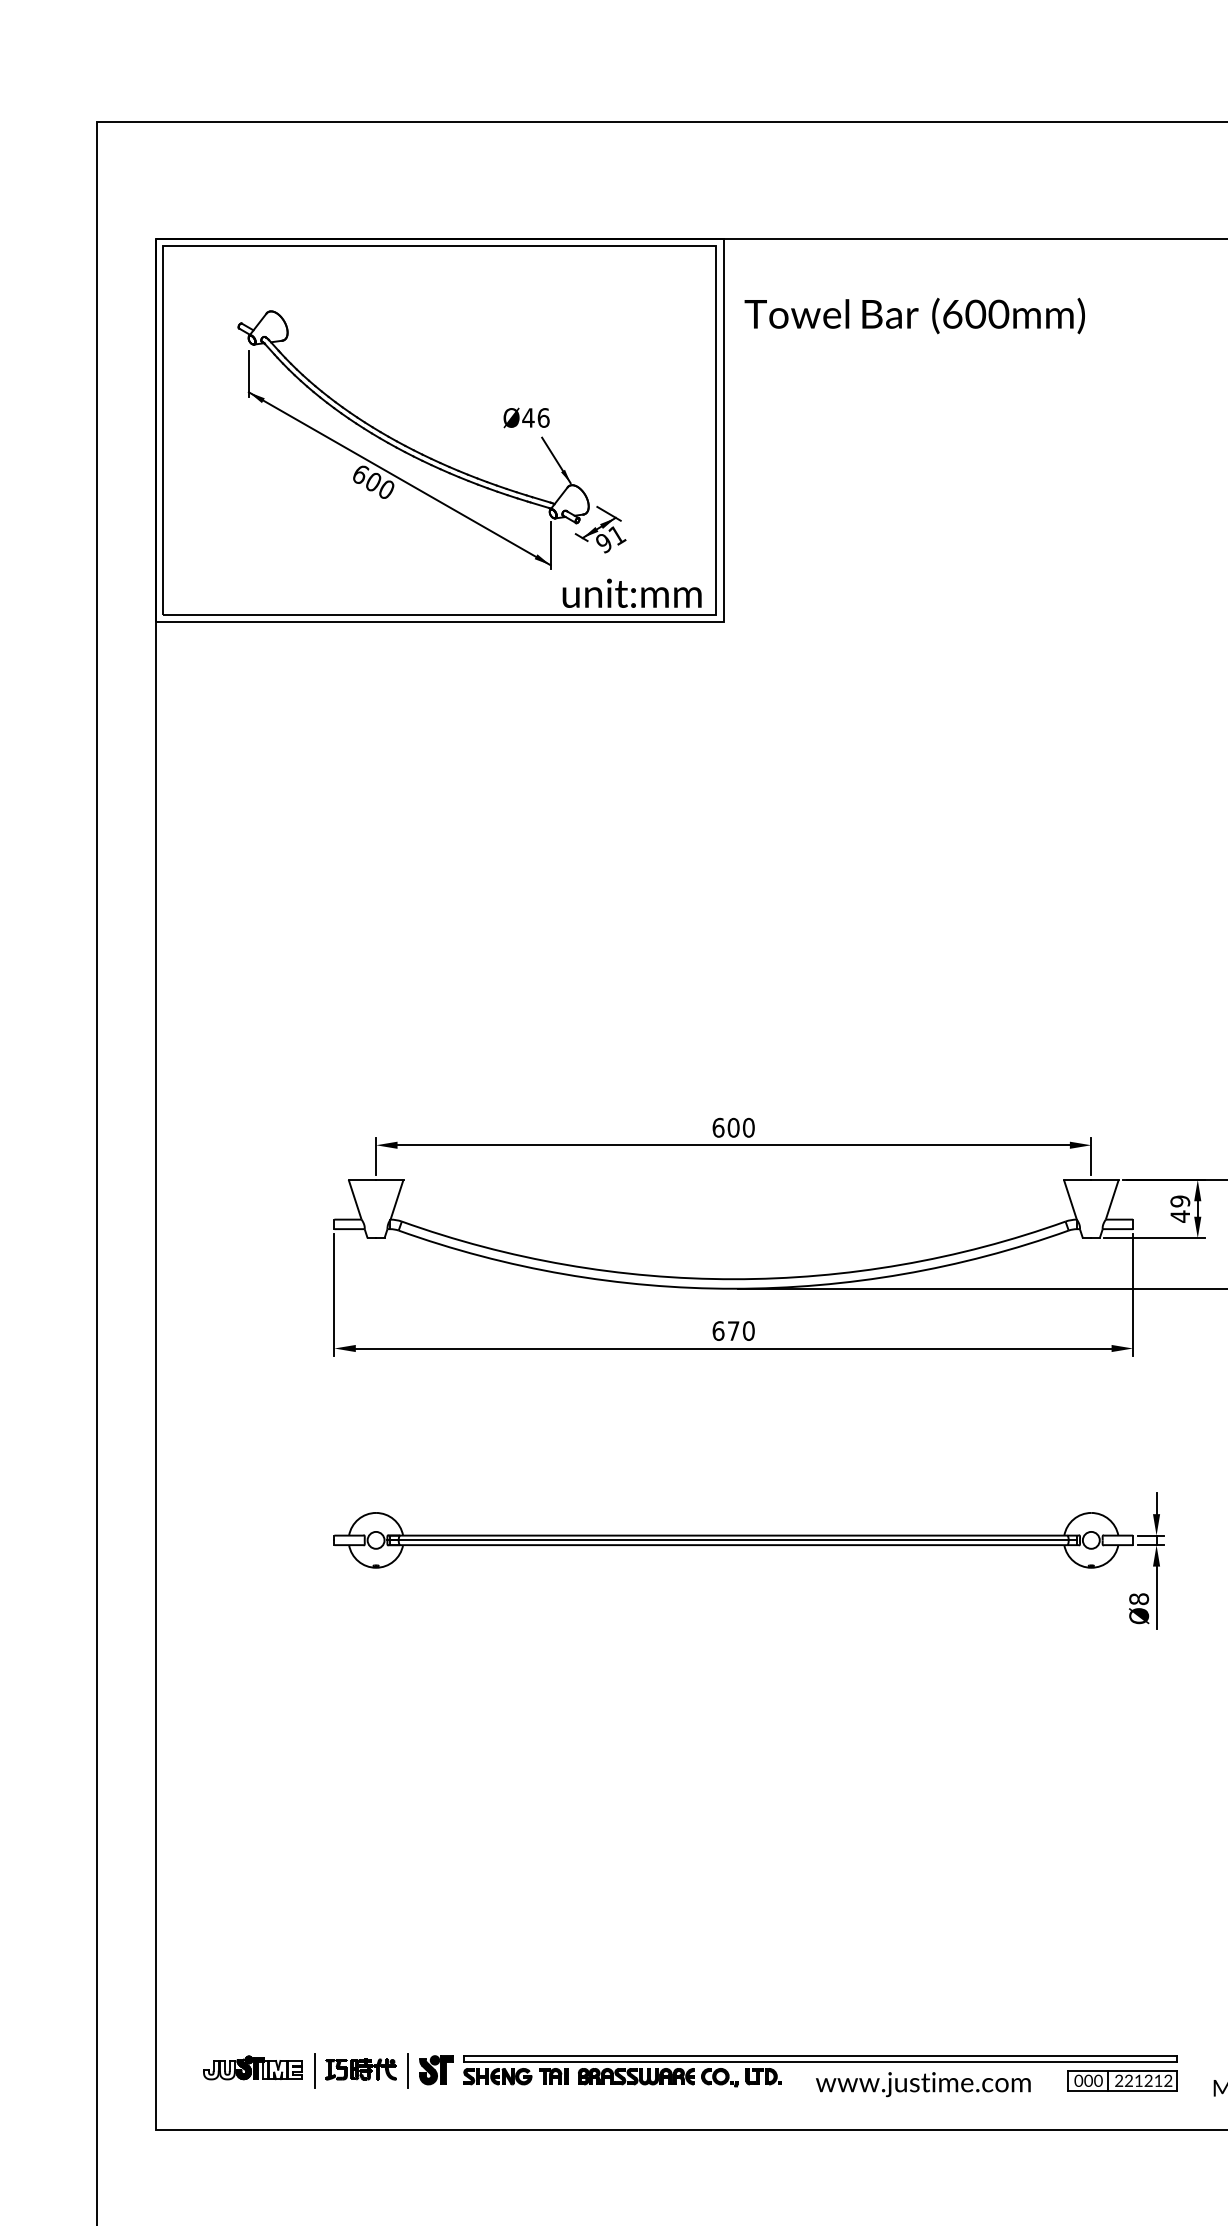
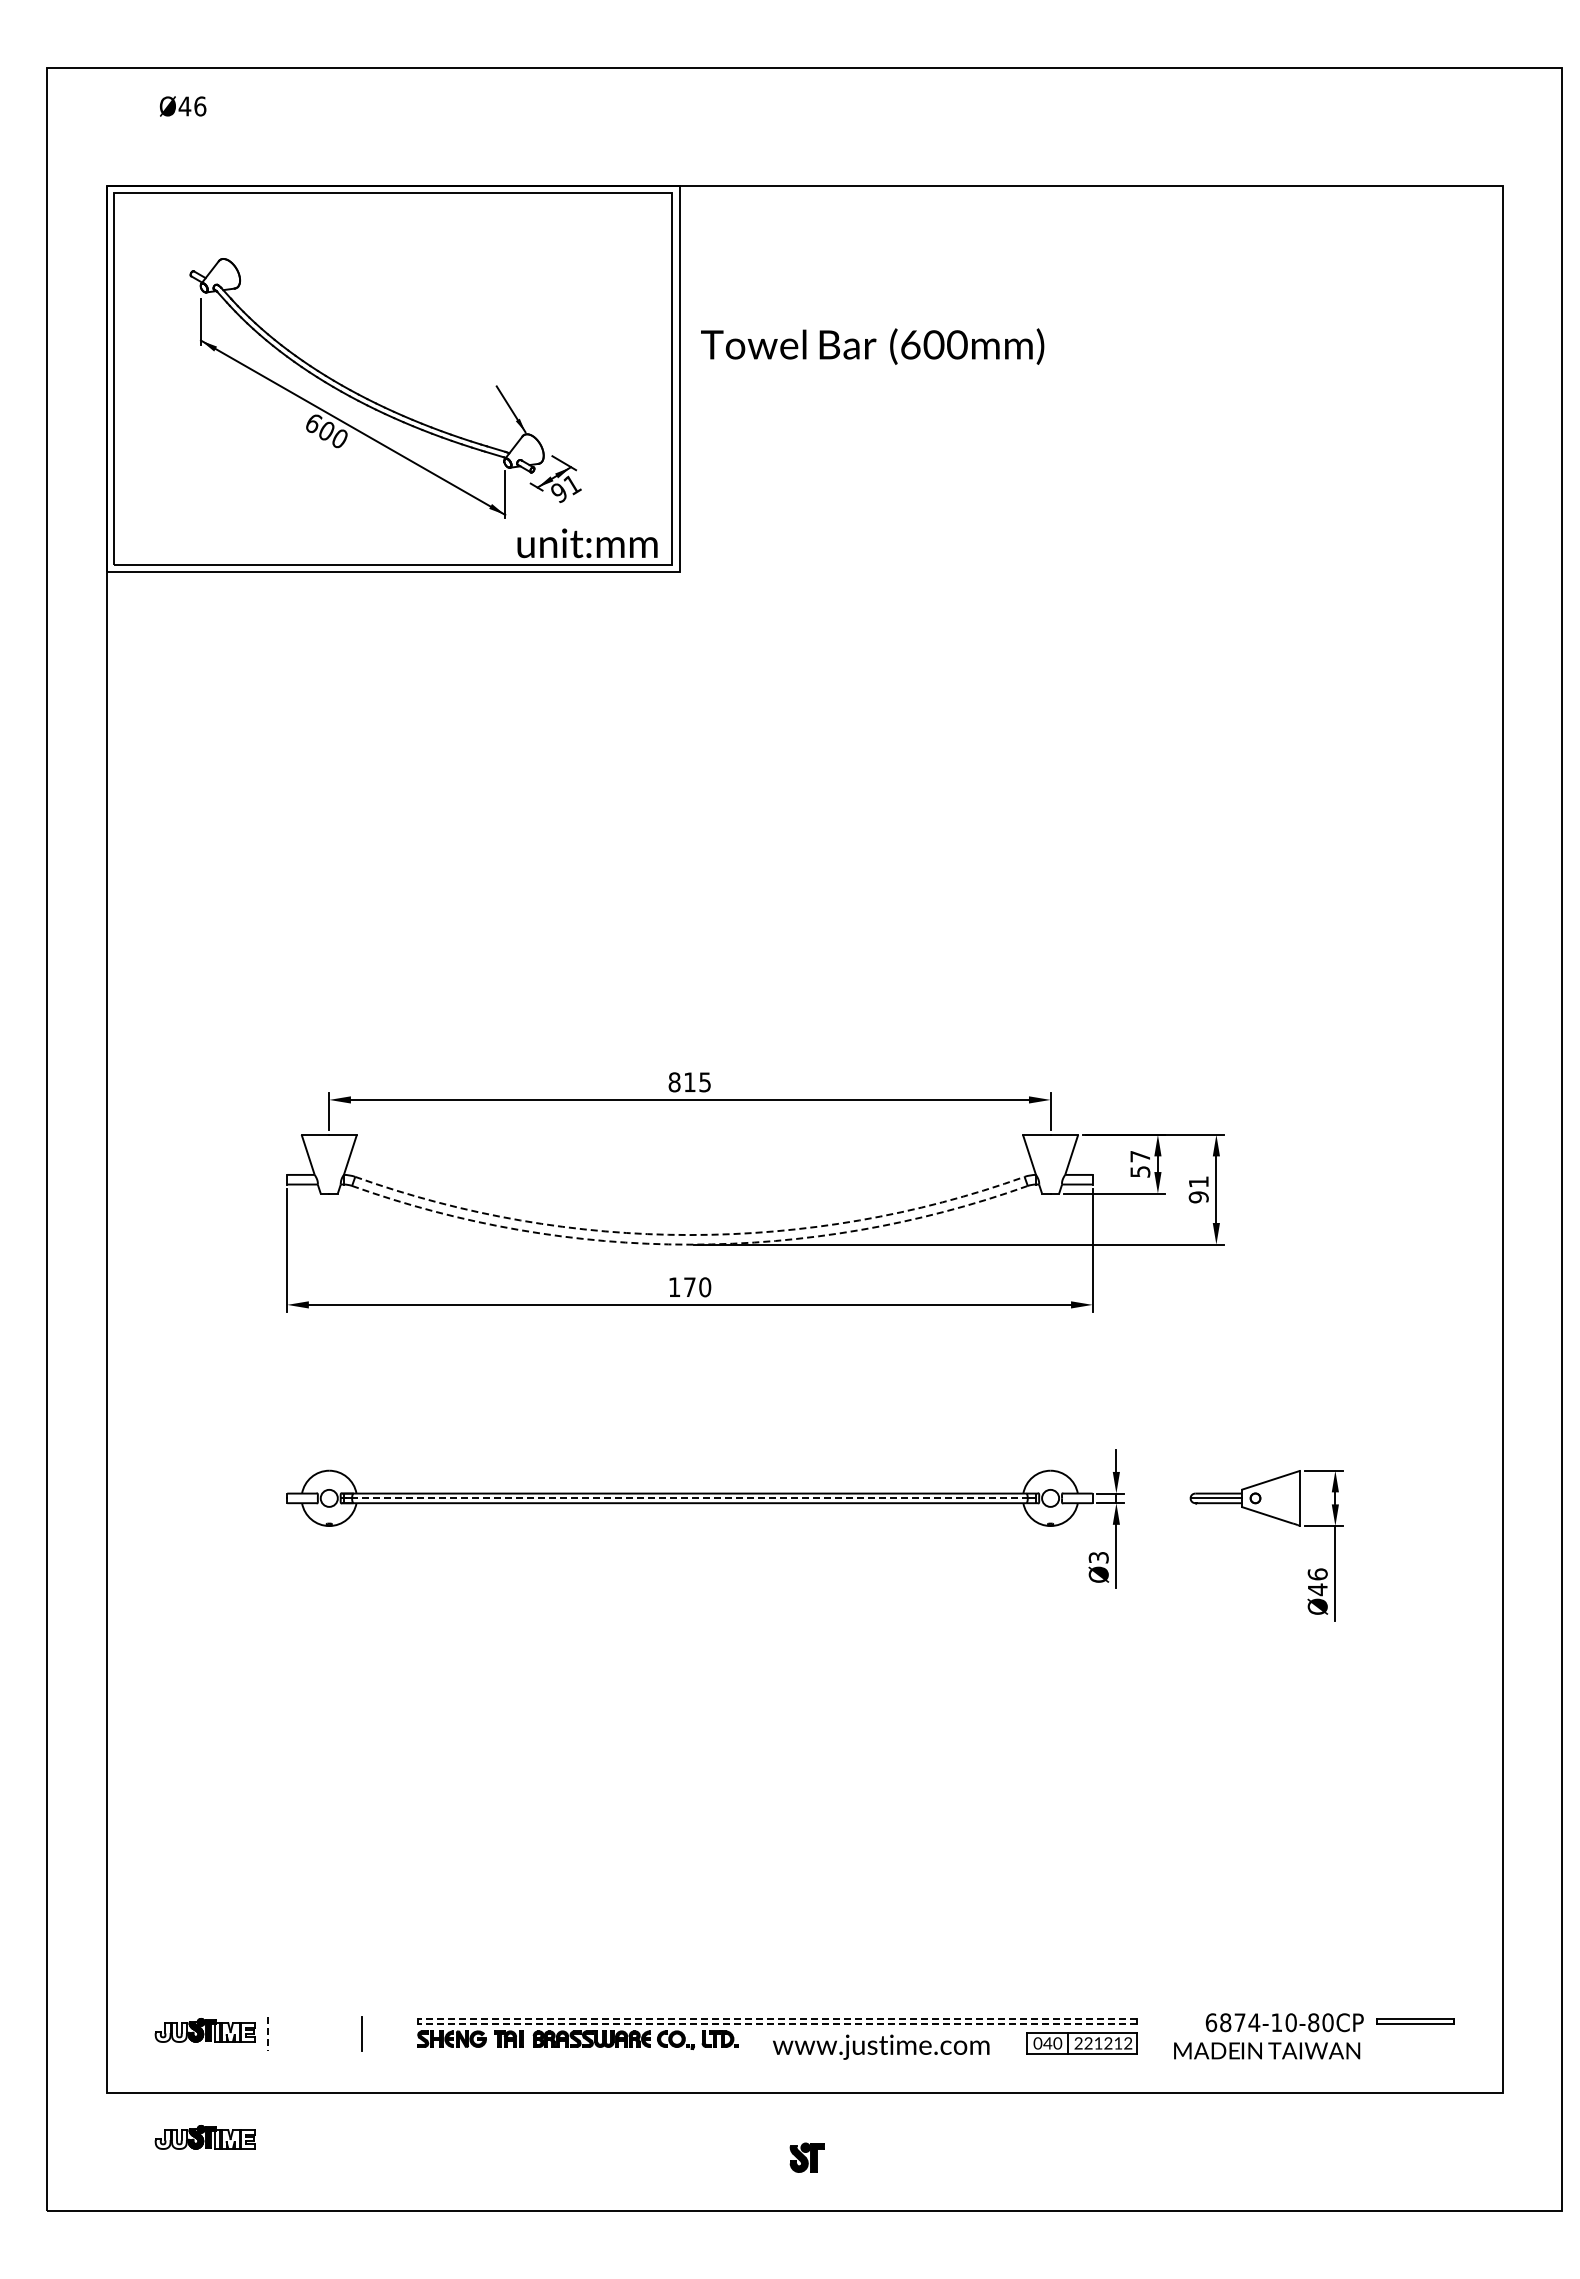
text: (914, 315) -> (872, 346), moved
text: (526, 417) -> (182, 106), moved
text: (733, 1127) -> (689, 1082), 600 -> 815
text: (1180, 1209) -> (1140, 1164), 49 -> 57
arc: (733, 1279) -> (689, 1235), solid -> dashed
arc: (733, 1288) -> (689, 1244), solid -> dashed
text: (718, 1331) -> (674, 1287), 670 -> 170
line: (727, 1540) -> (683, 1498), solid -> dashed
text: (1138, 1598) -> (1098, 1557), Ø8 -> Ø3
line: (820, 2056) -> (777, 2018), solid -> dashed
line: (820, 2062) -> (777, 2024), solid -> dashed
part: (361, 2069) -> (314, 2031), removed
part: (435, 2070) -> (806, 2157), moved
line: (314, 2071) -> (267, 2034), solid -> dashed
text: (1088, 2080) -> (1047, 2043), 000 -> 040
part: (252, 2174) -> (204, 2137), added

